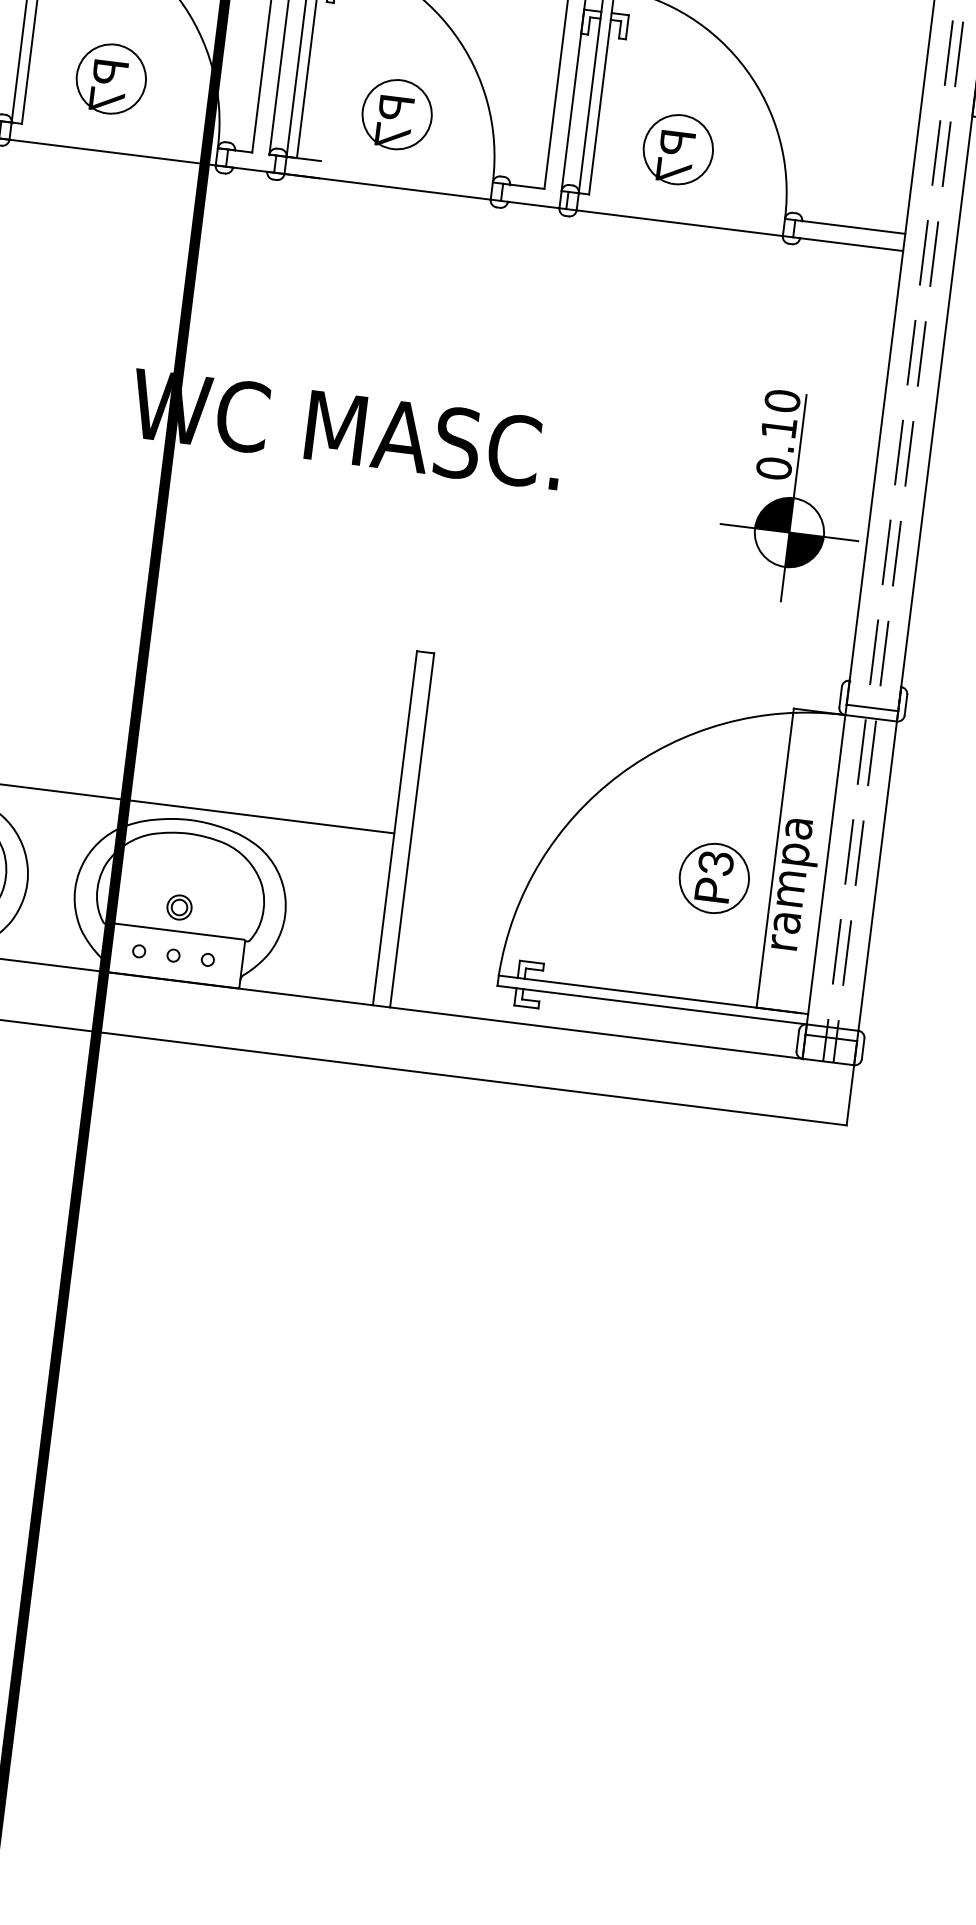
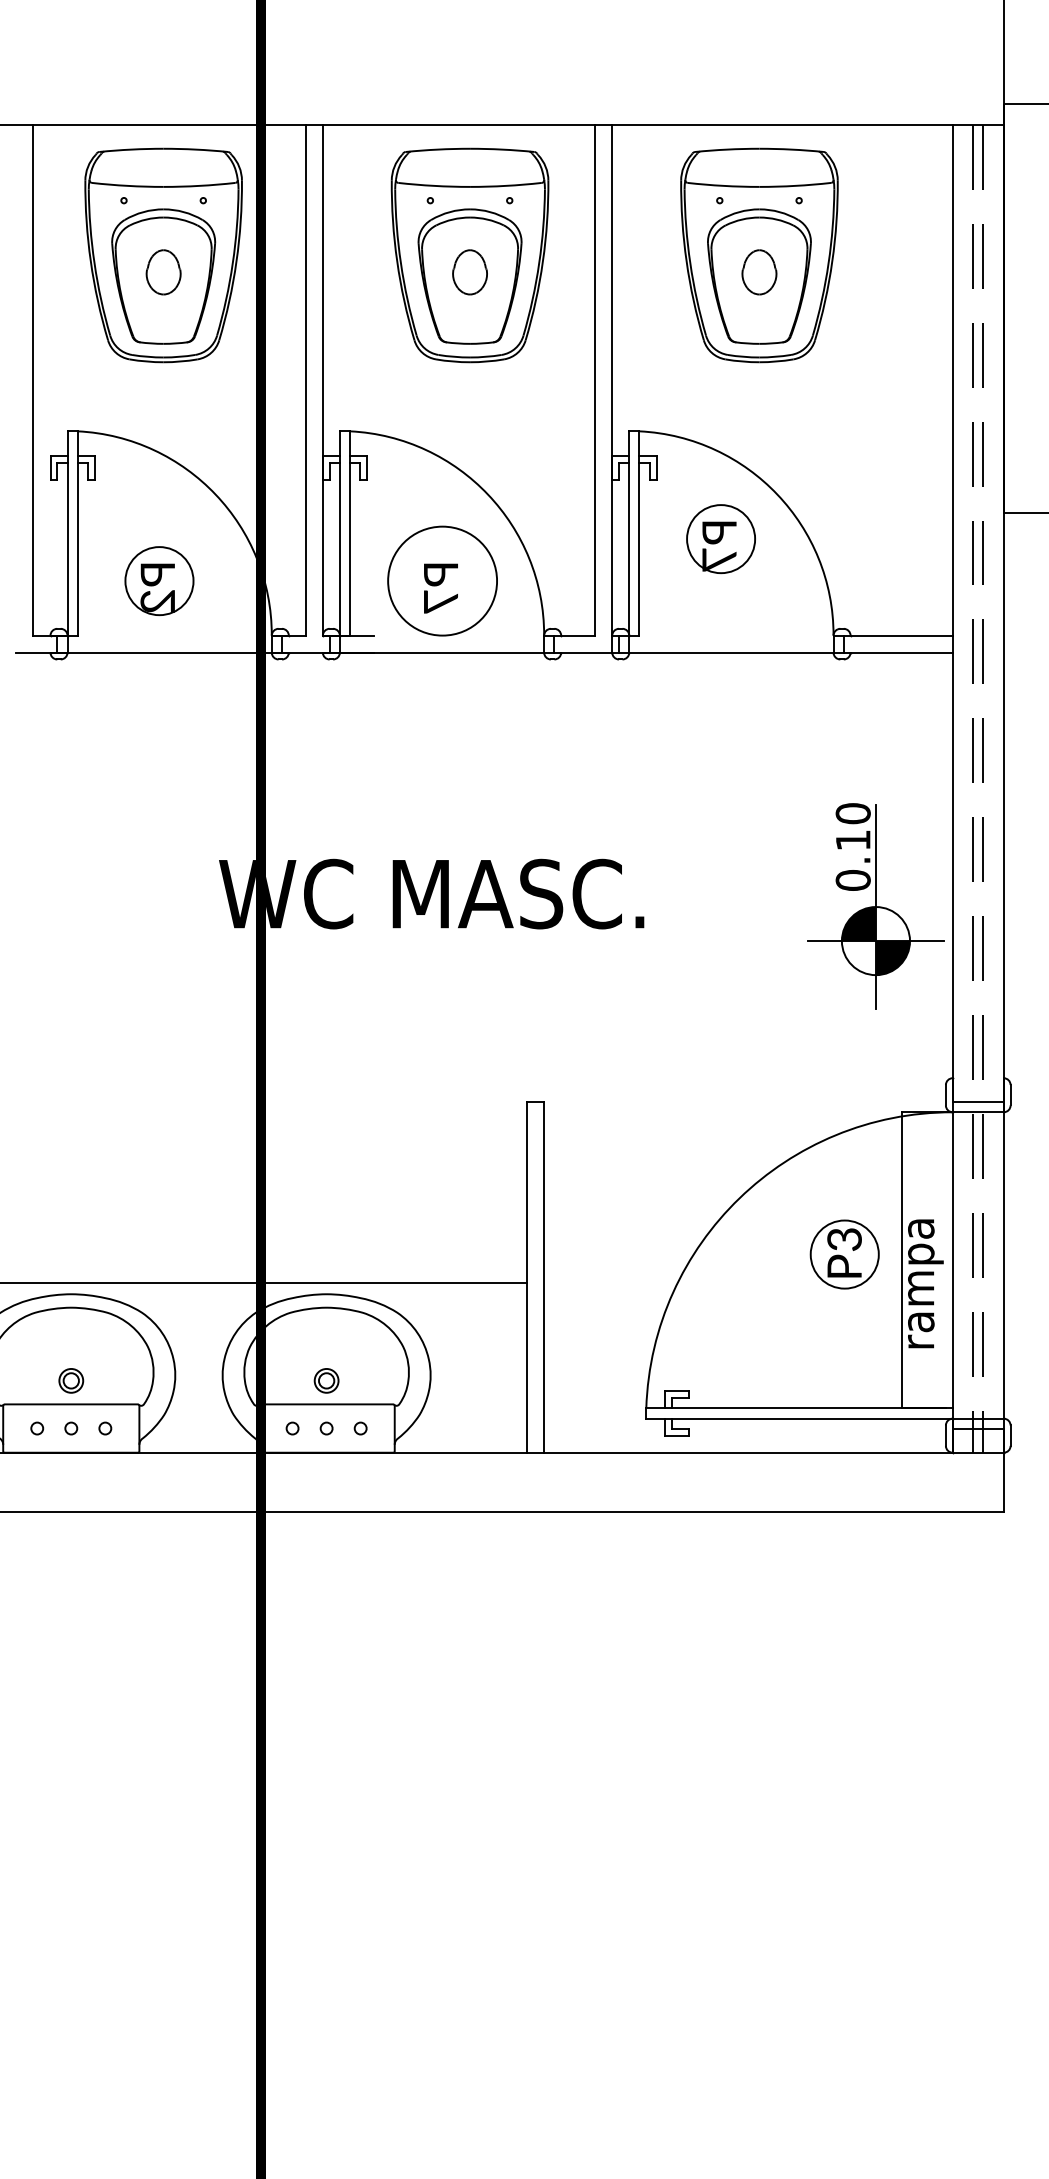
text: (106, 99) -> (157, 601), P7 -> P2
circle: (397, 115) -> (442, 581), size x1.6
part: (677, 150) -> (720, 539), moved
part: (714, 878) -> (844, 1254), moved

